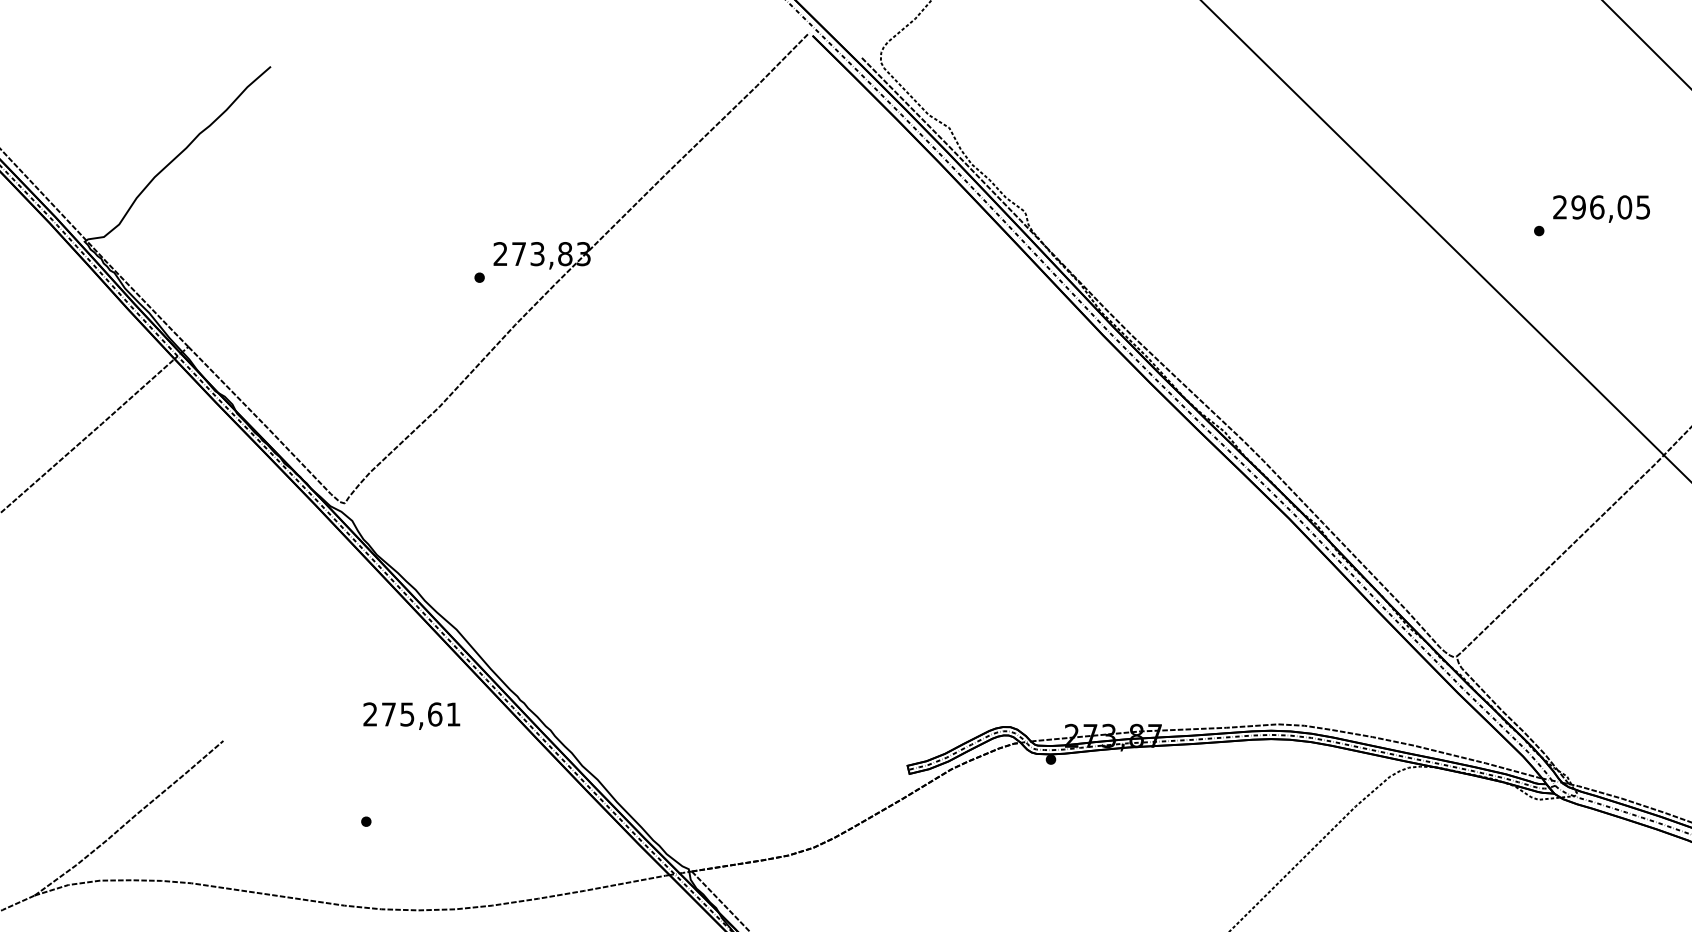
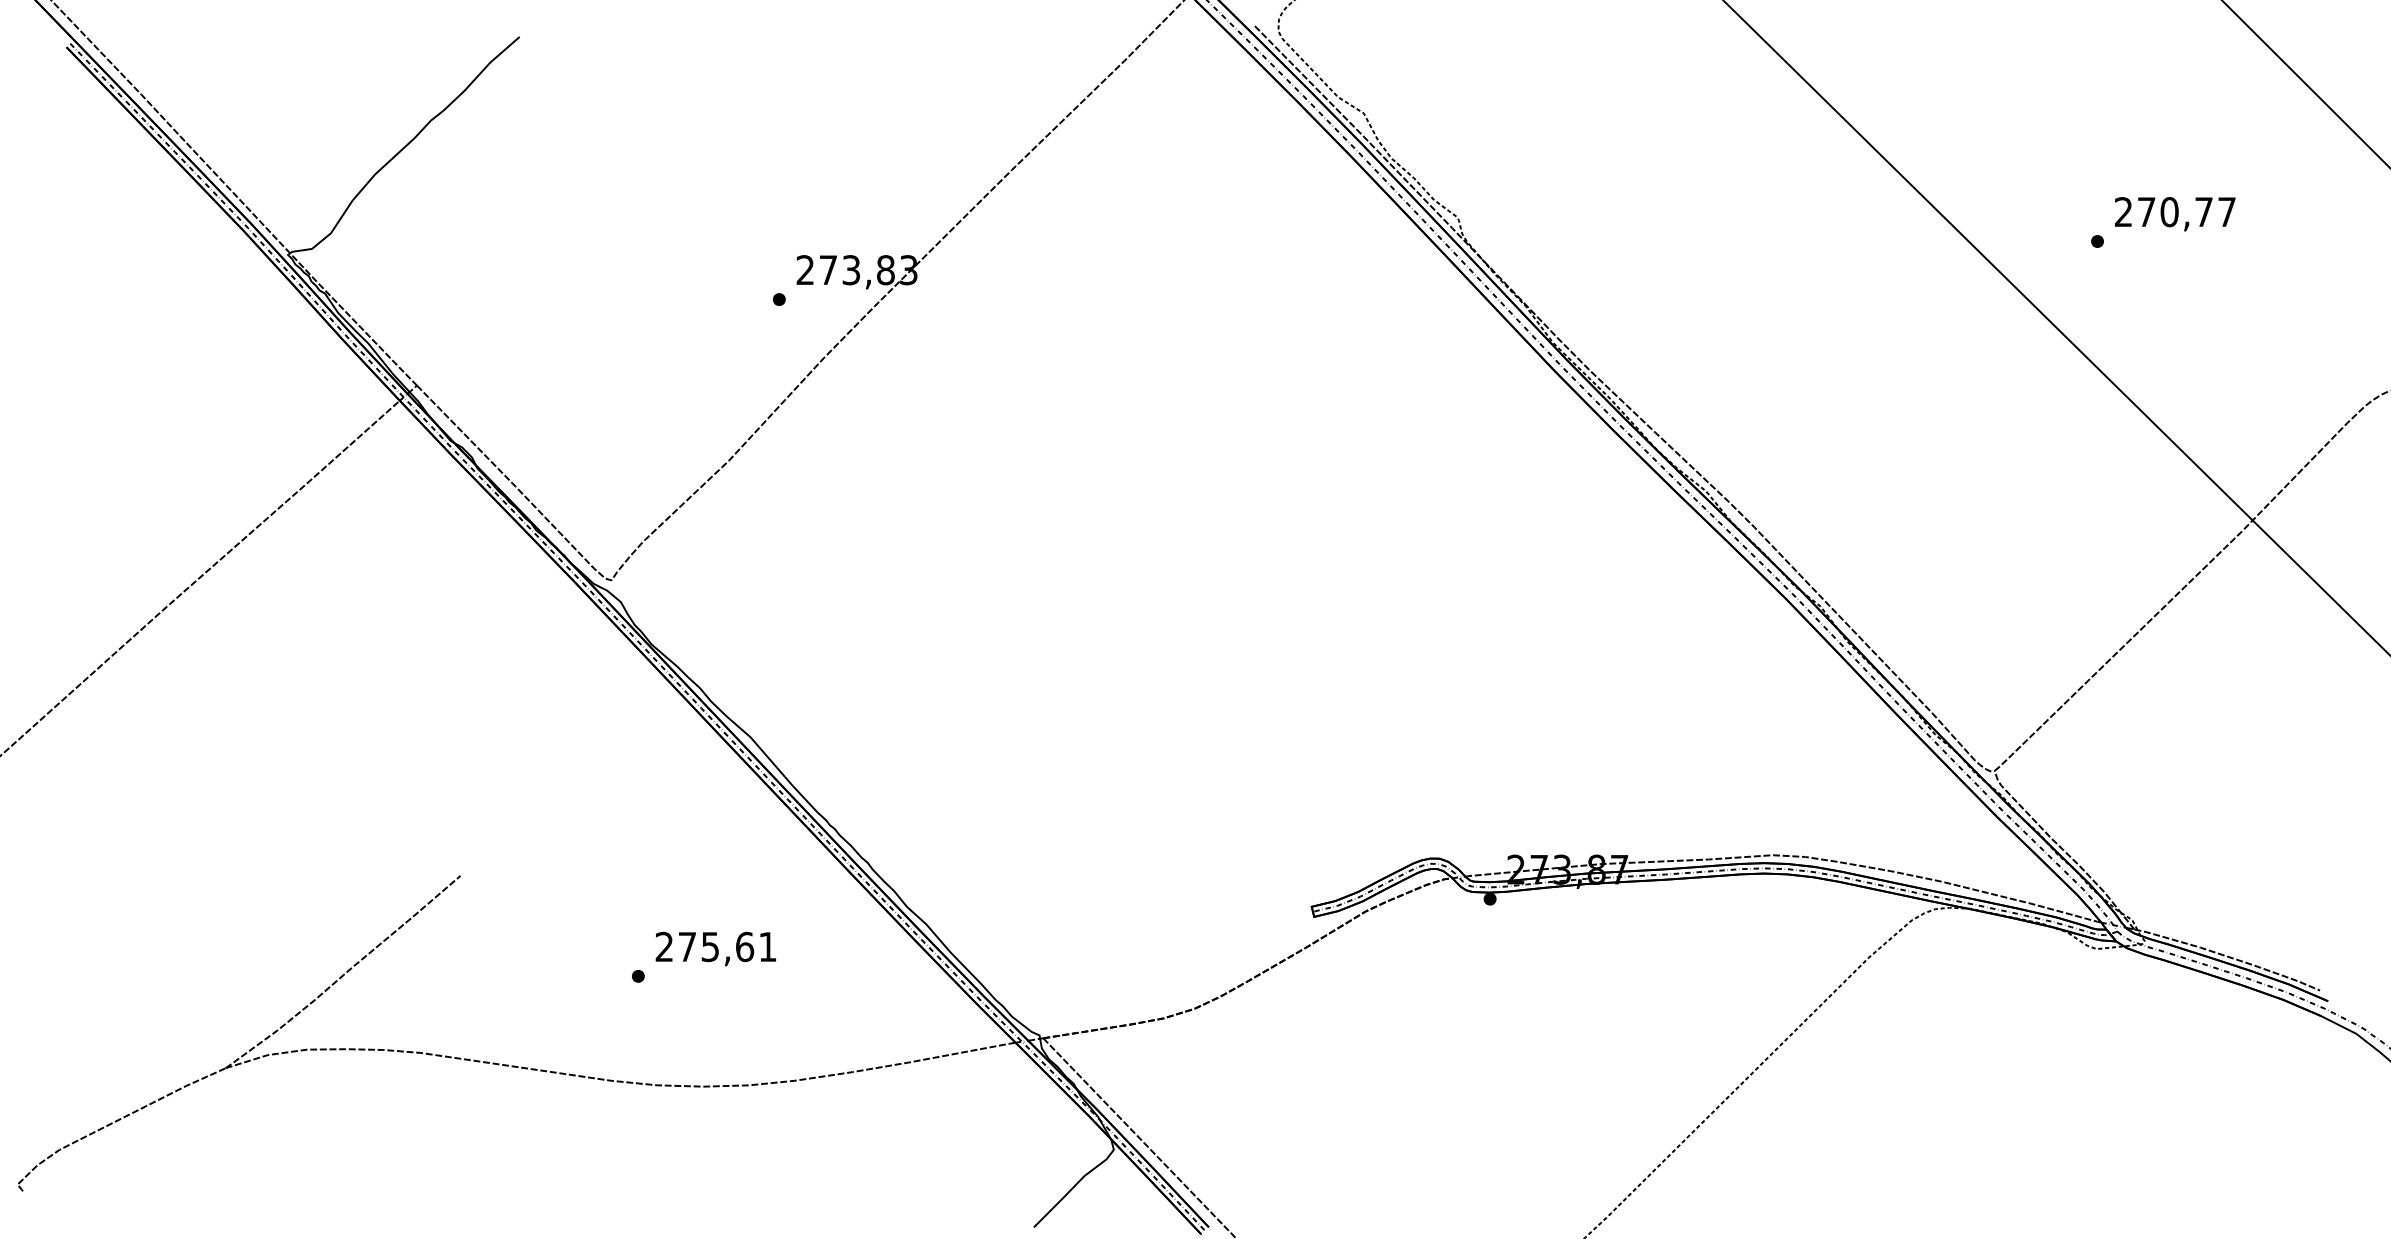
text: (1610, 207) -> (2186, 212), 296,05 -> 270,77
text: (411, 715) -> (715, 948), moved

